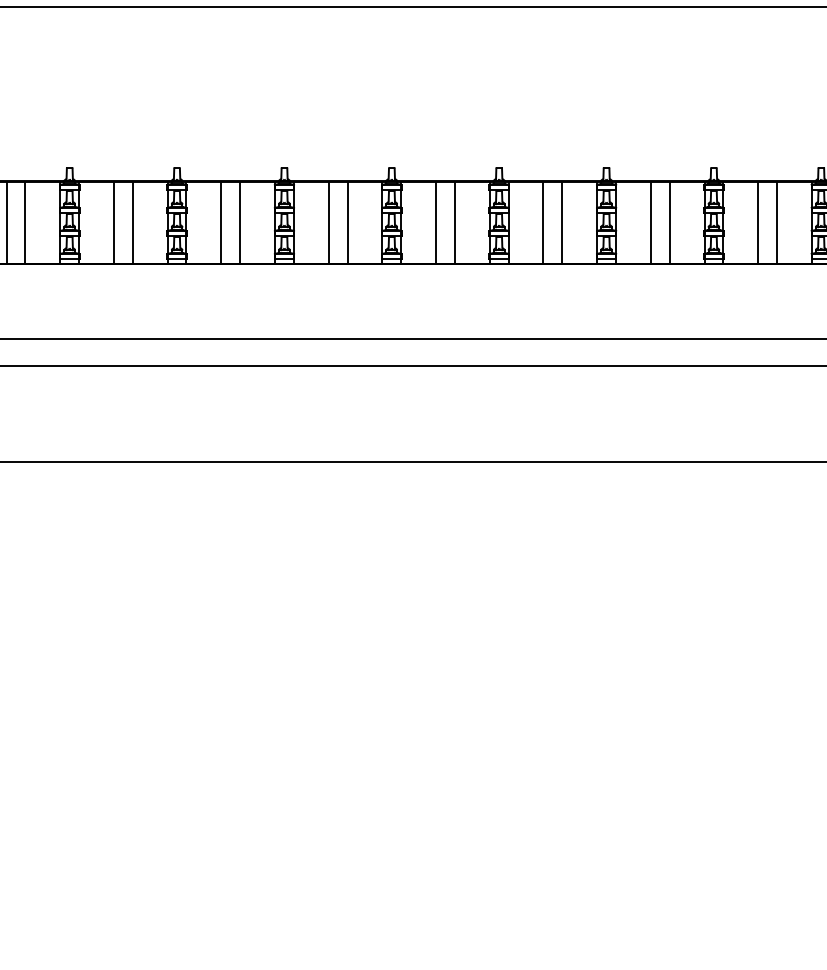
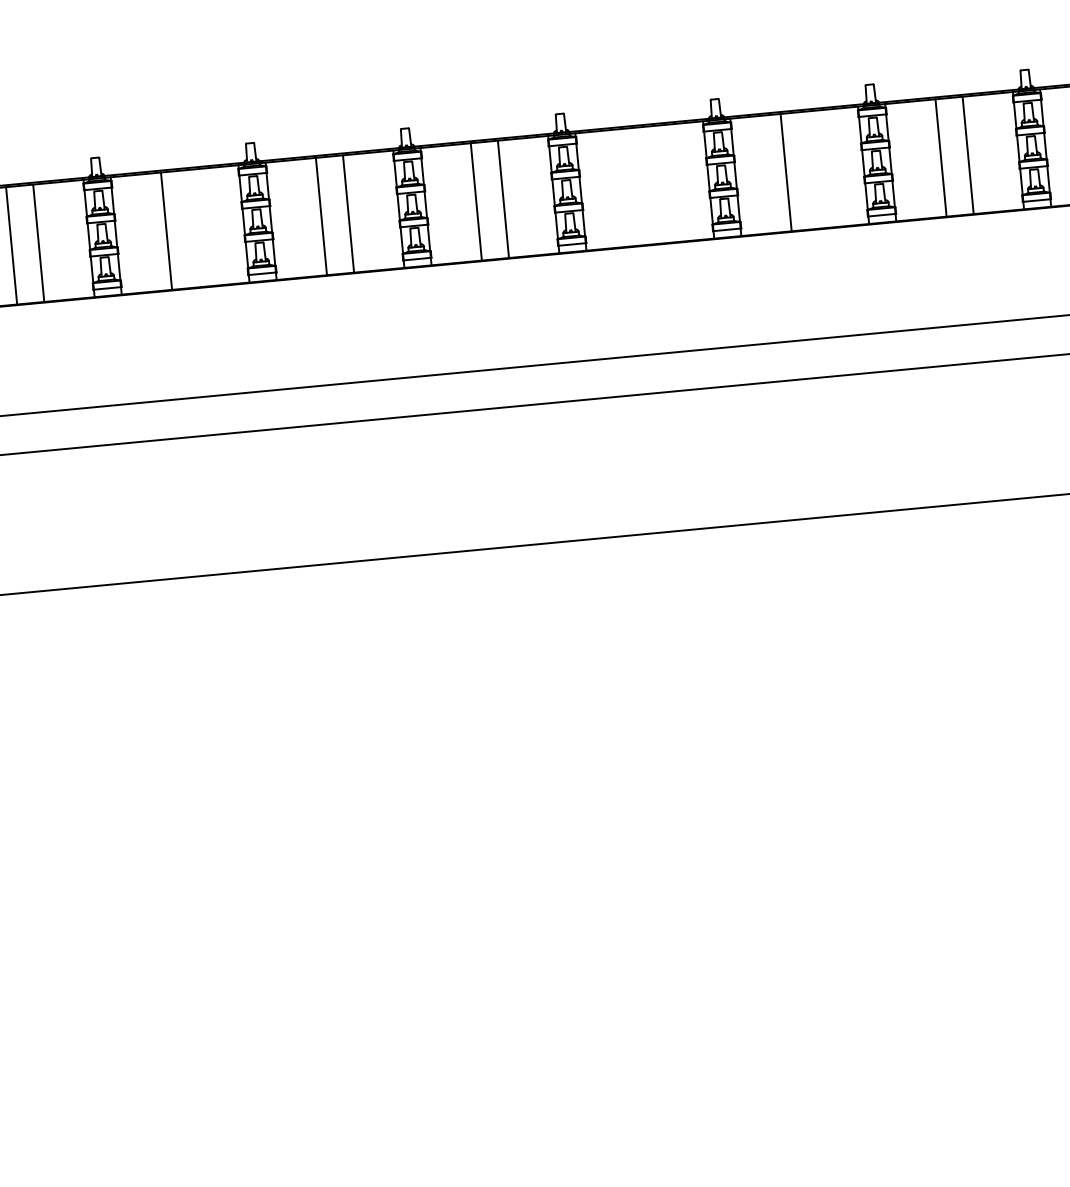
line: (240, 222) -> (194, 227), removed
line: (543, 222) -> (631, 186), removed
line: (562, 222) -> (658, 183), removed
line: (669, 222) -> (812, 169), removed

